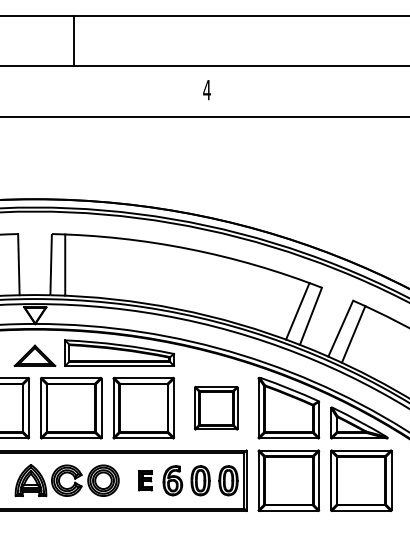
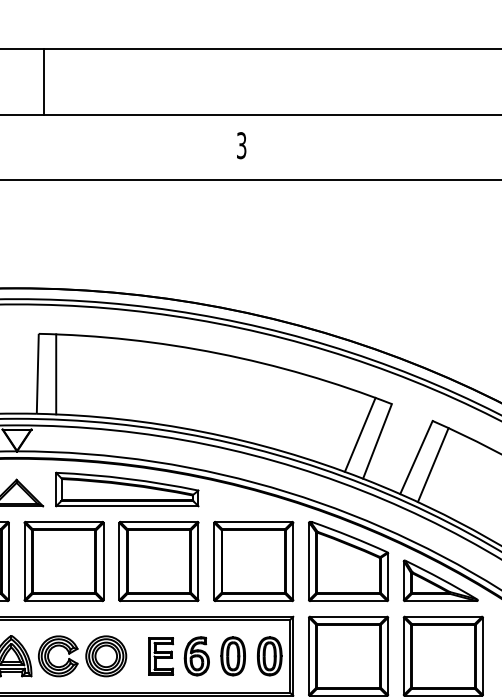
line: (73, 40) -> (43, 80), moved
text: (206, 89) -> (240, 144), 4 -> 3
part: (216, 408) -> (253, 561), size x1.43
part: (145, 480) -> (161, 656), size x1.43

